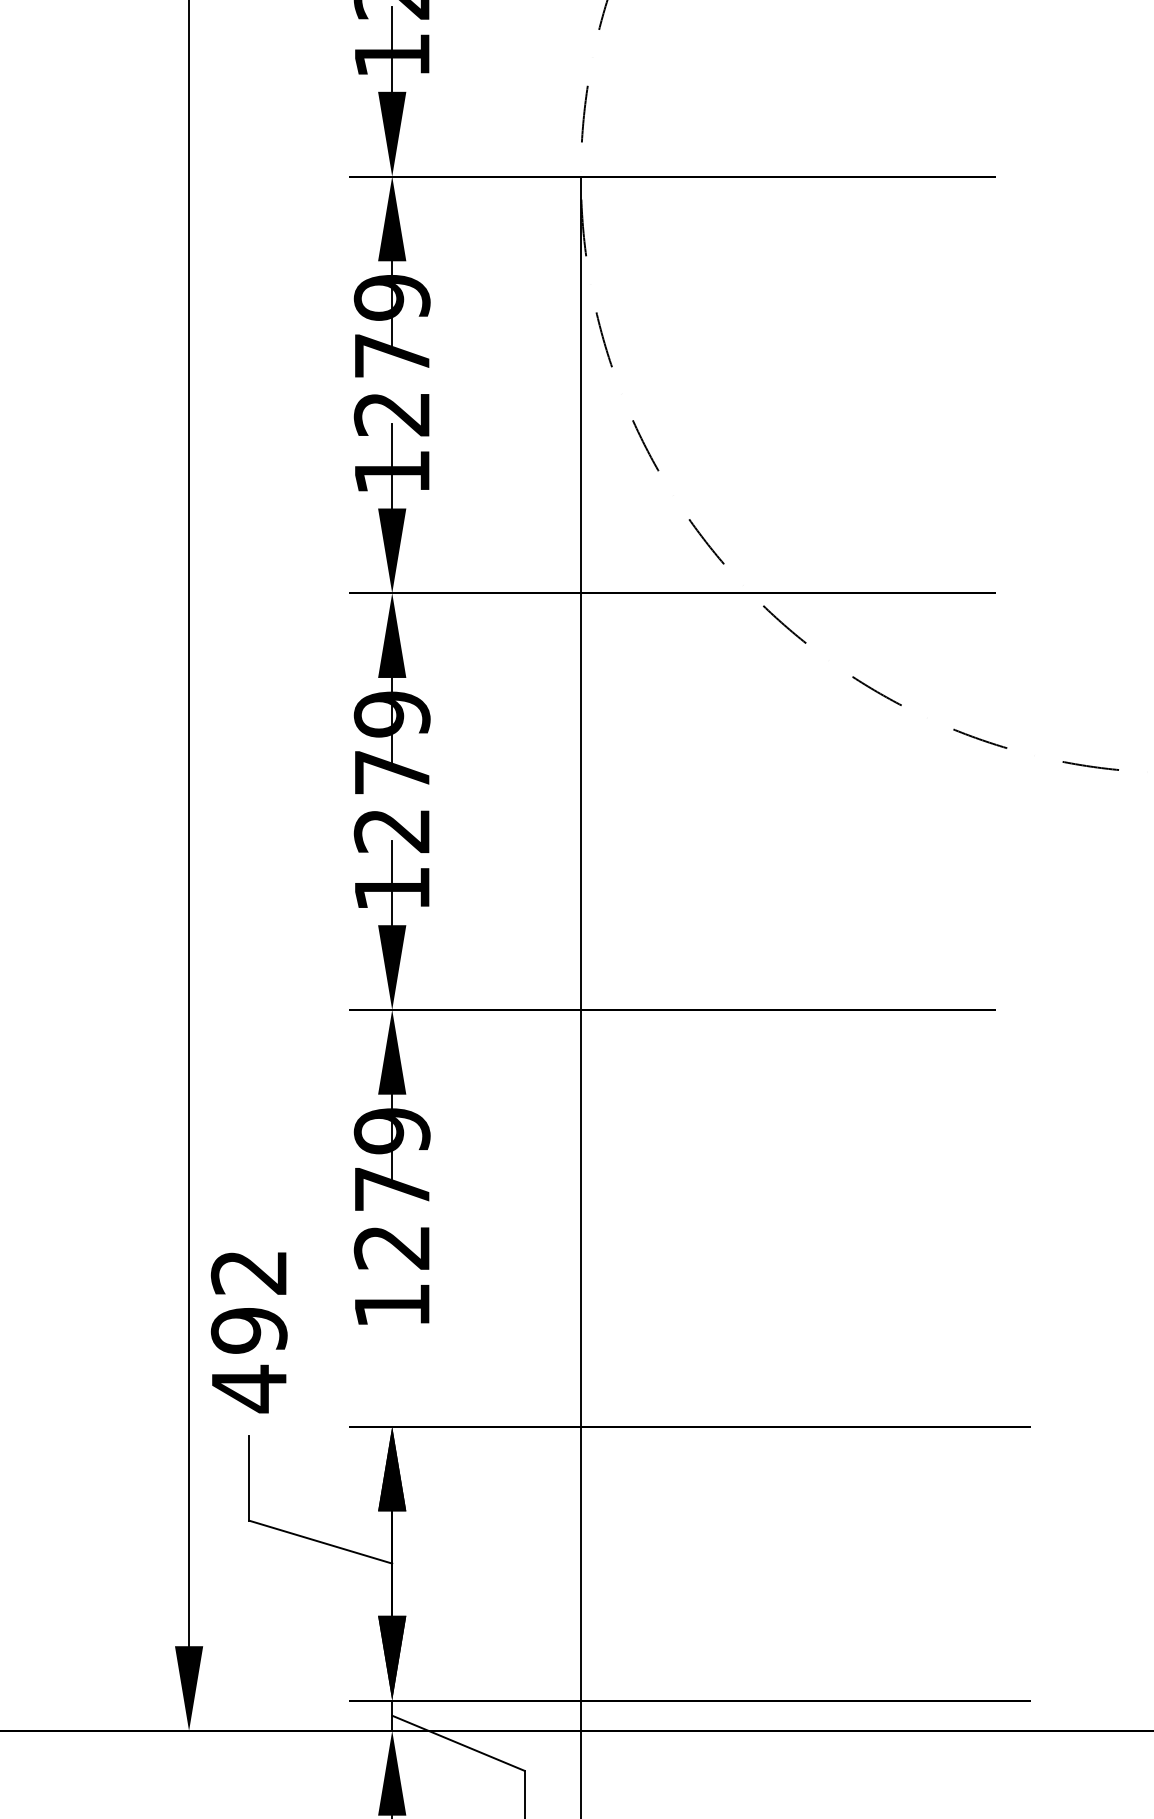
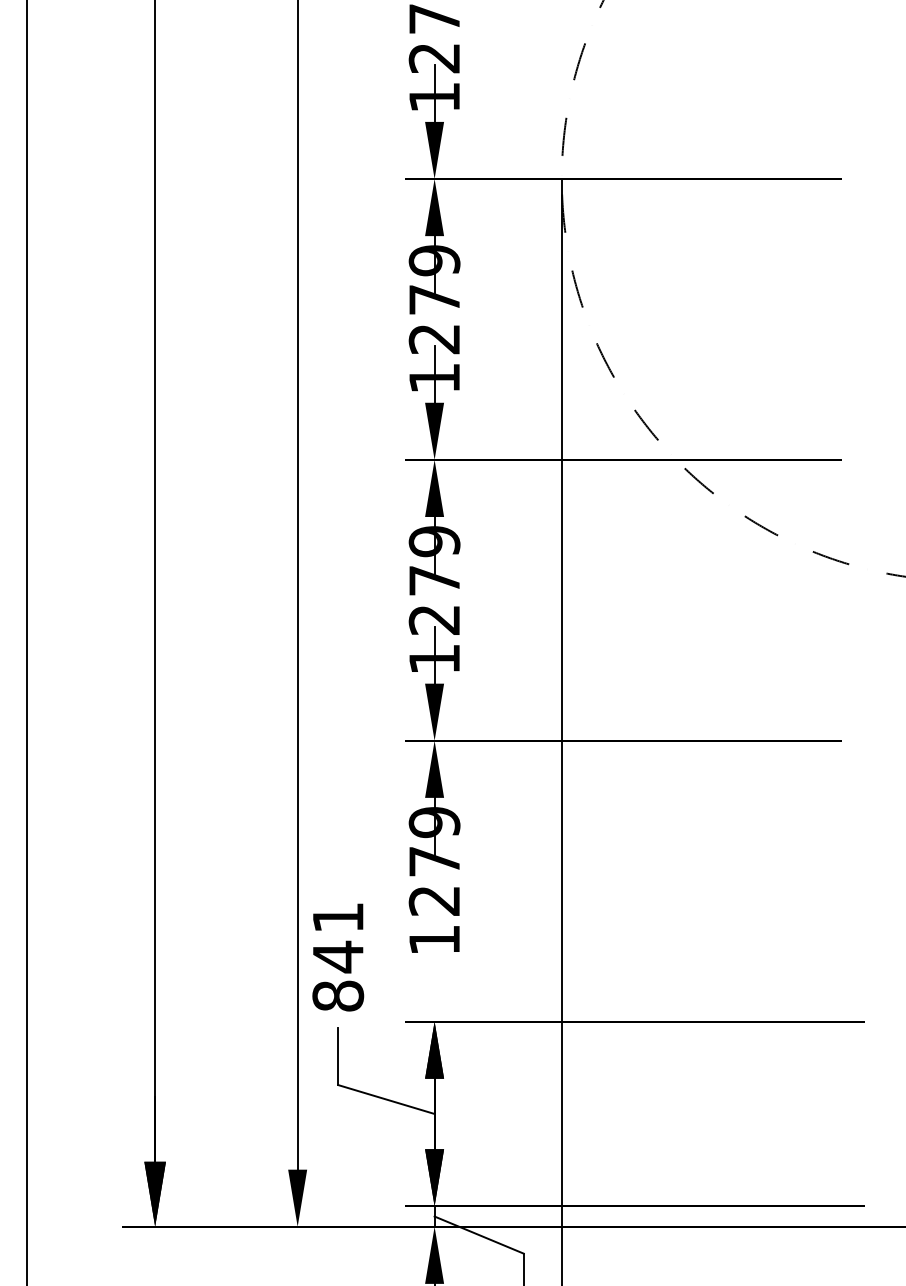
text: (249, 1331) -> (338, 957), 492 -> 841

